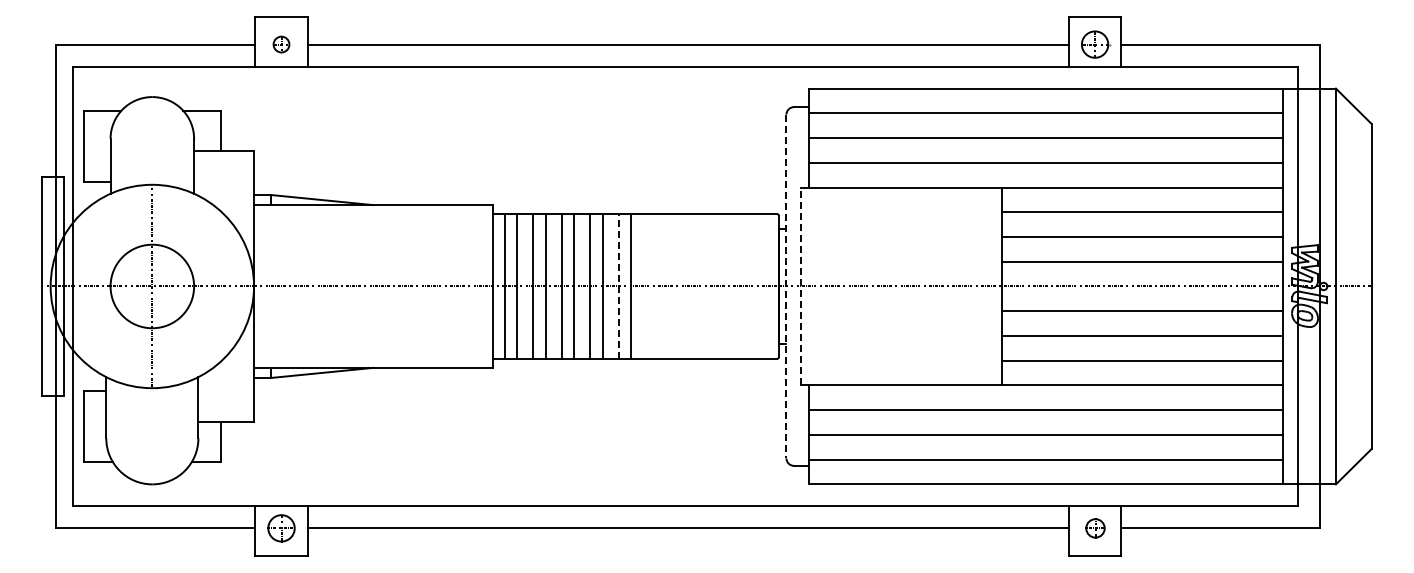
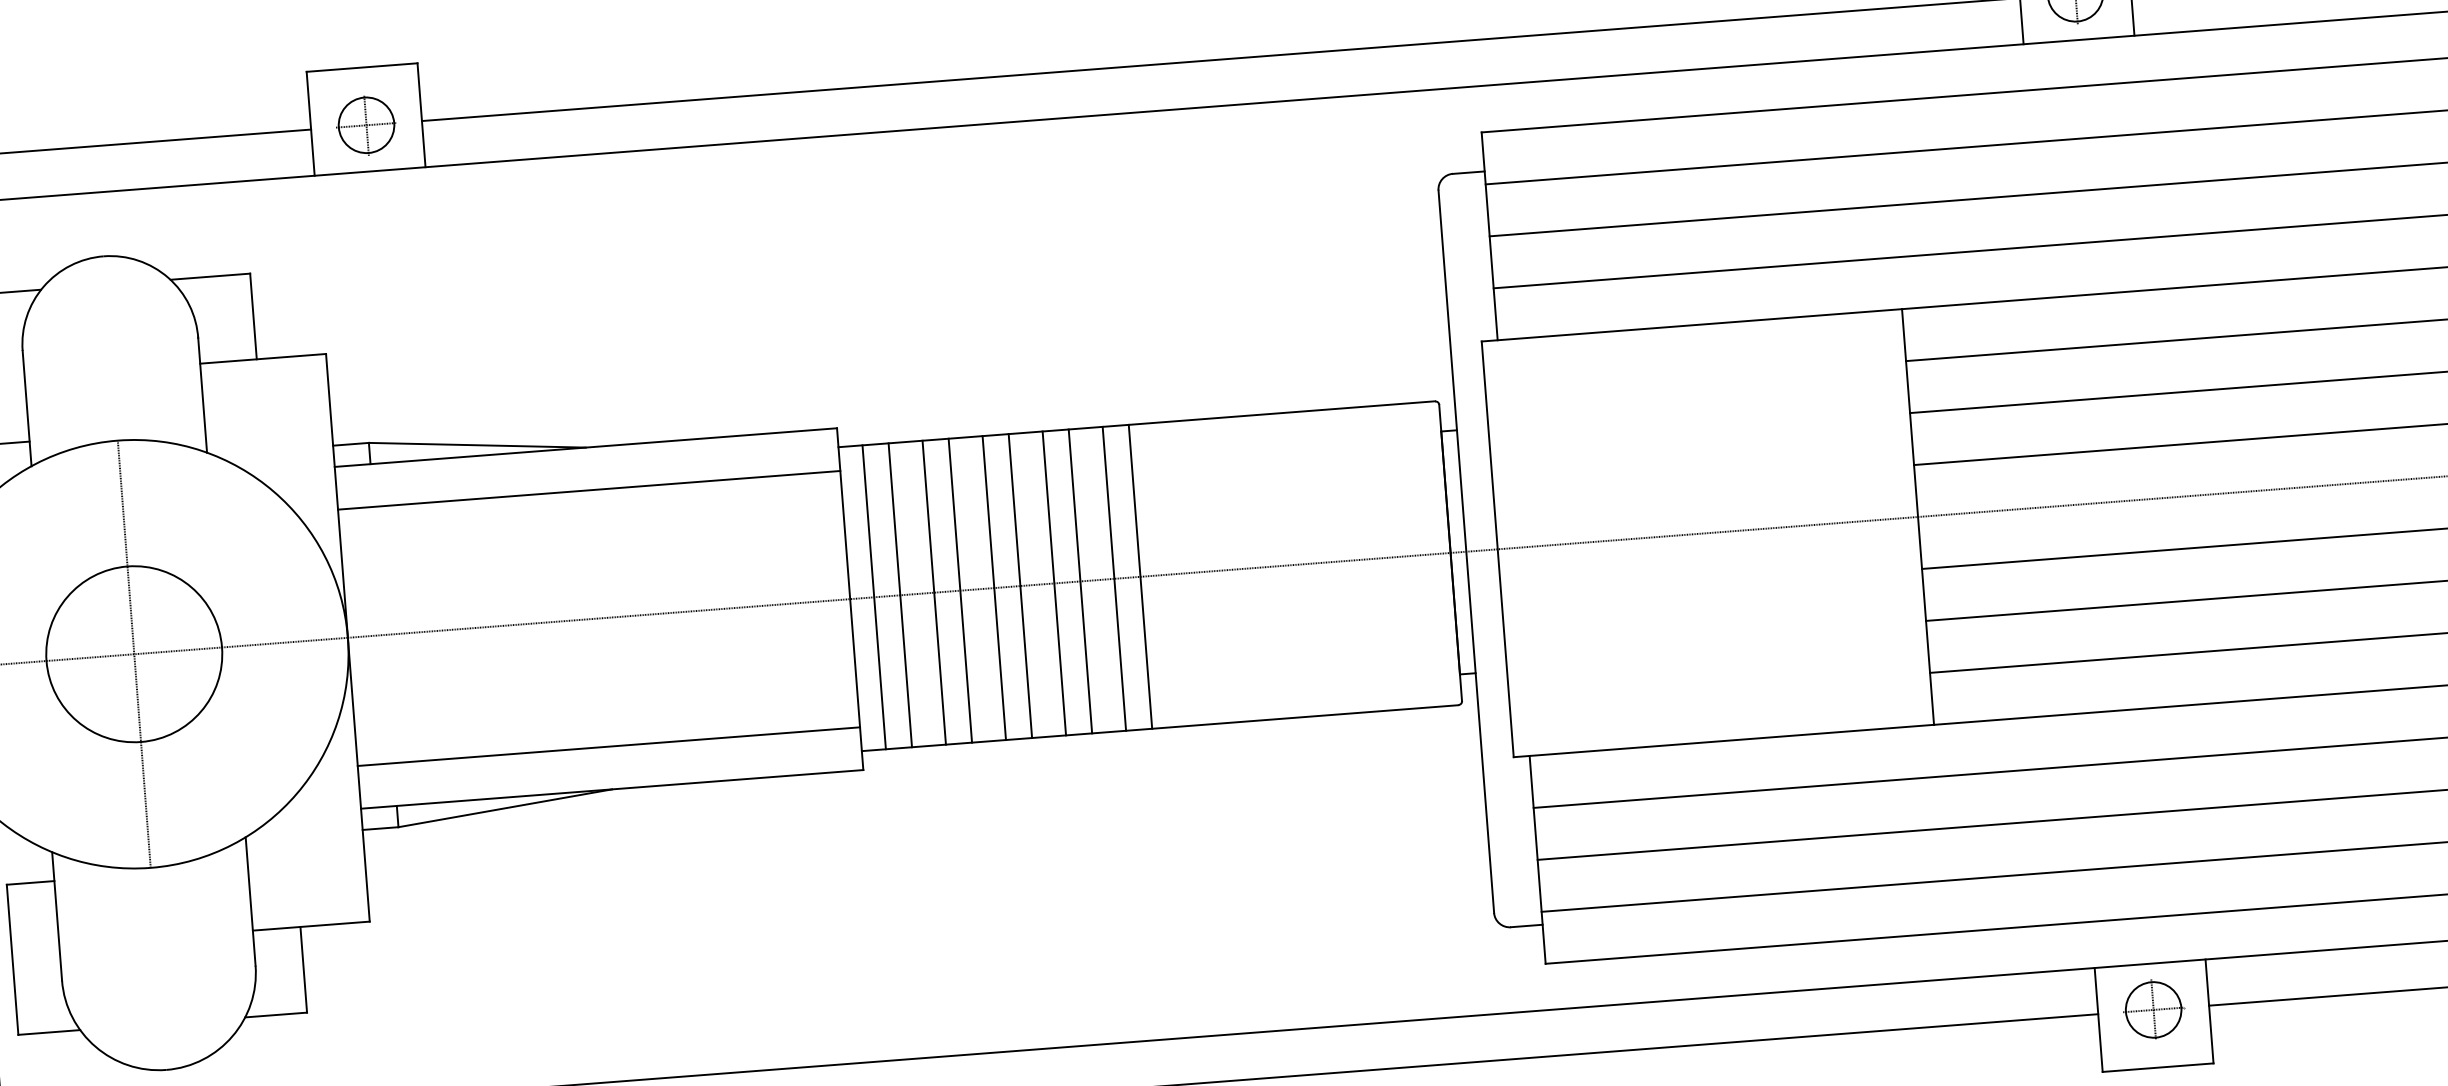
part: (281, 44) -> (366, 125), size x1.67
line: (373, 225) -> (588, 490), added
line: (618, 286) -> (1113, 578), dashed -> solid
line: (786, 286) -> (1466, 551), dashed -> solid
line: (801, 286) -> (1497, 549), dashed -> solid
line: (373, 347) -> (608, 746), added
part: (1096, 528) -> (2156, 1009), size x1.43

